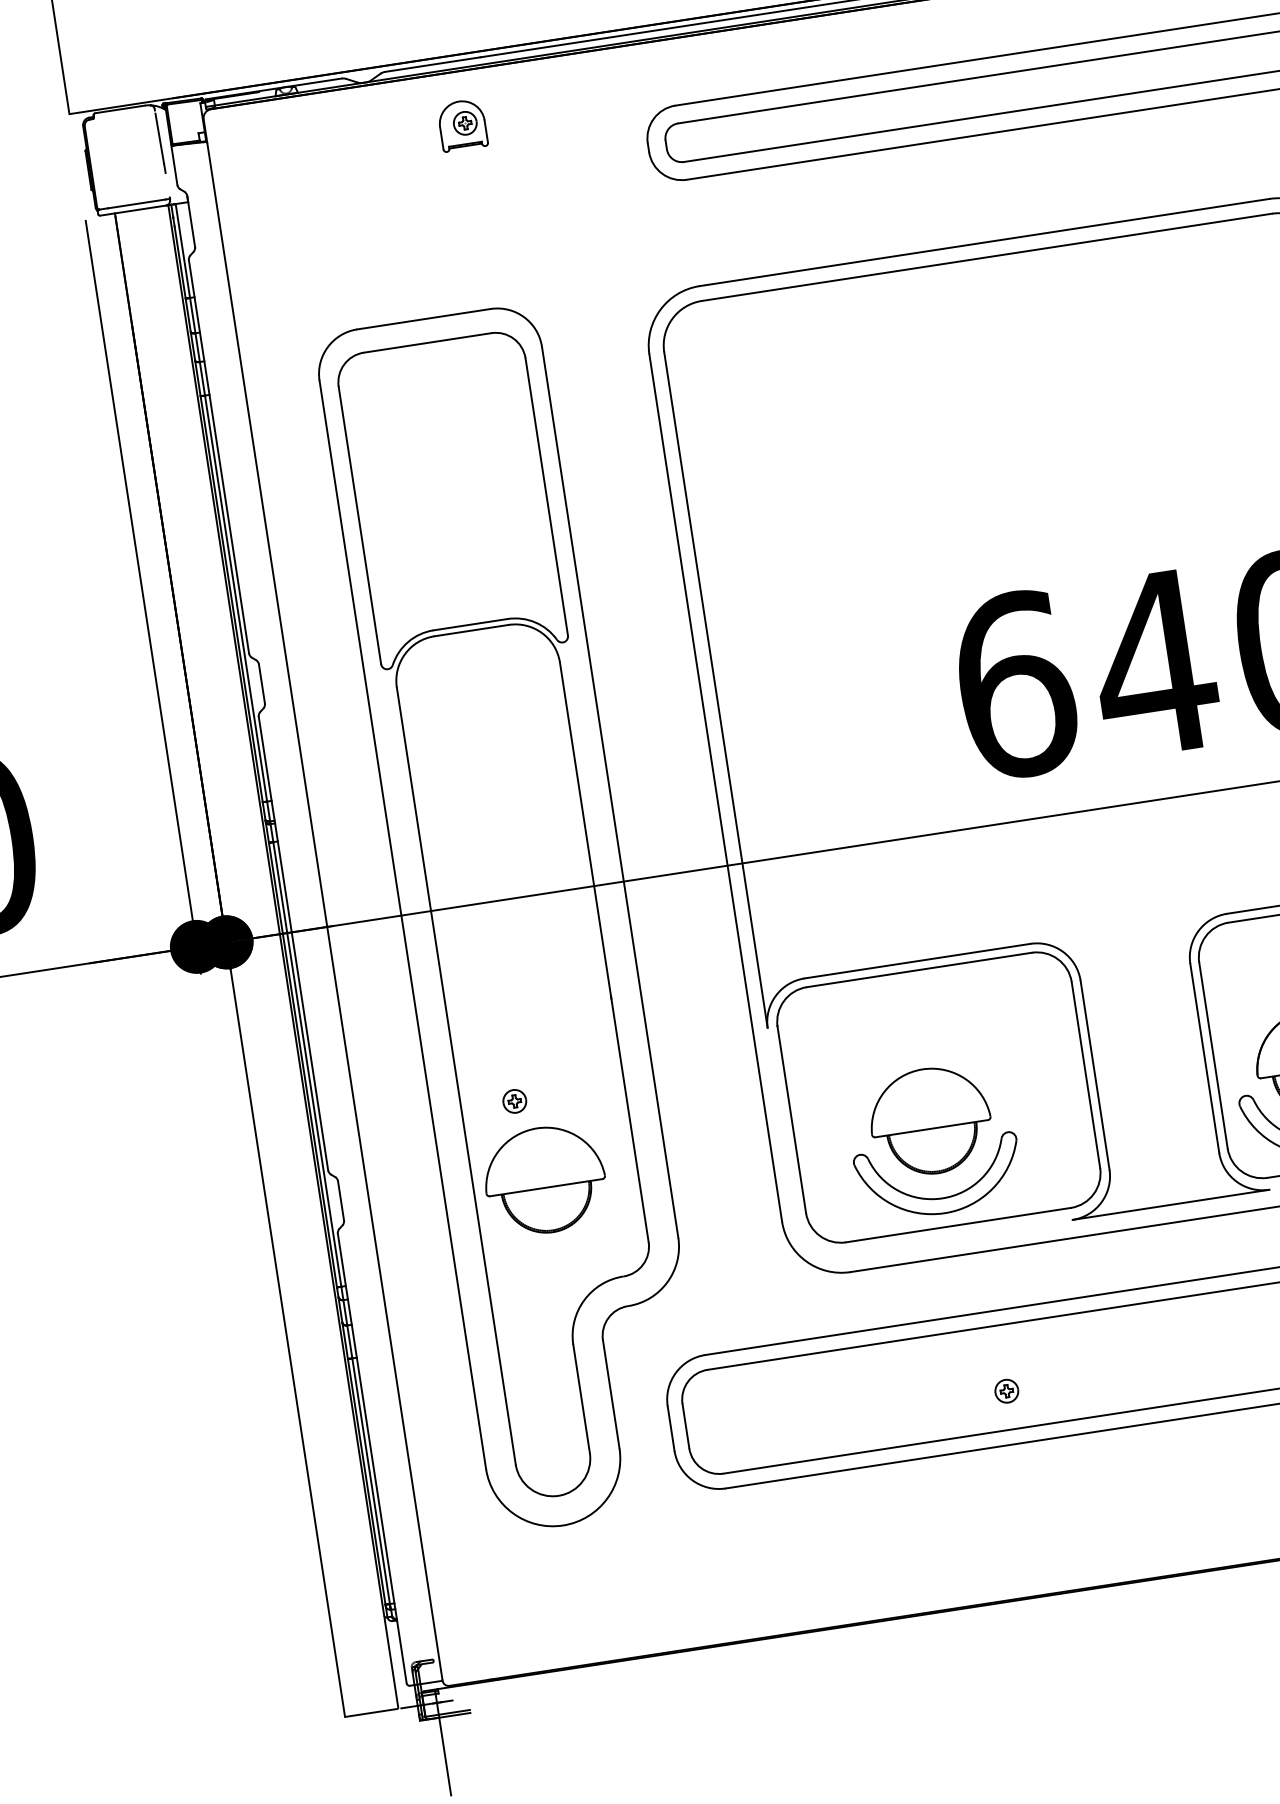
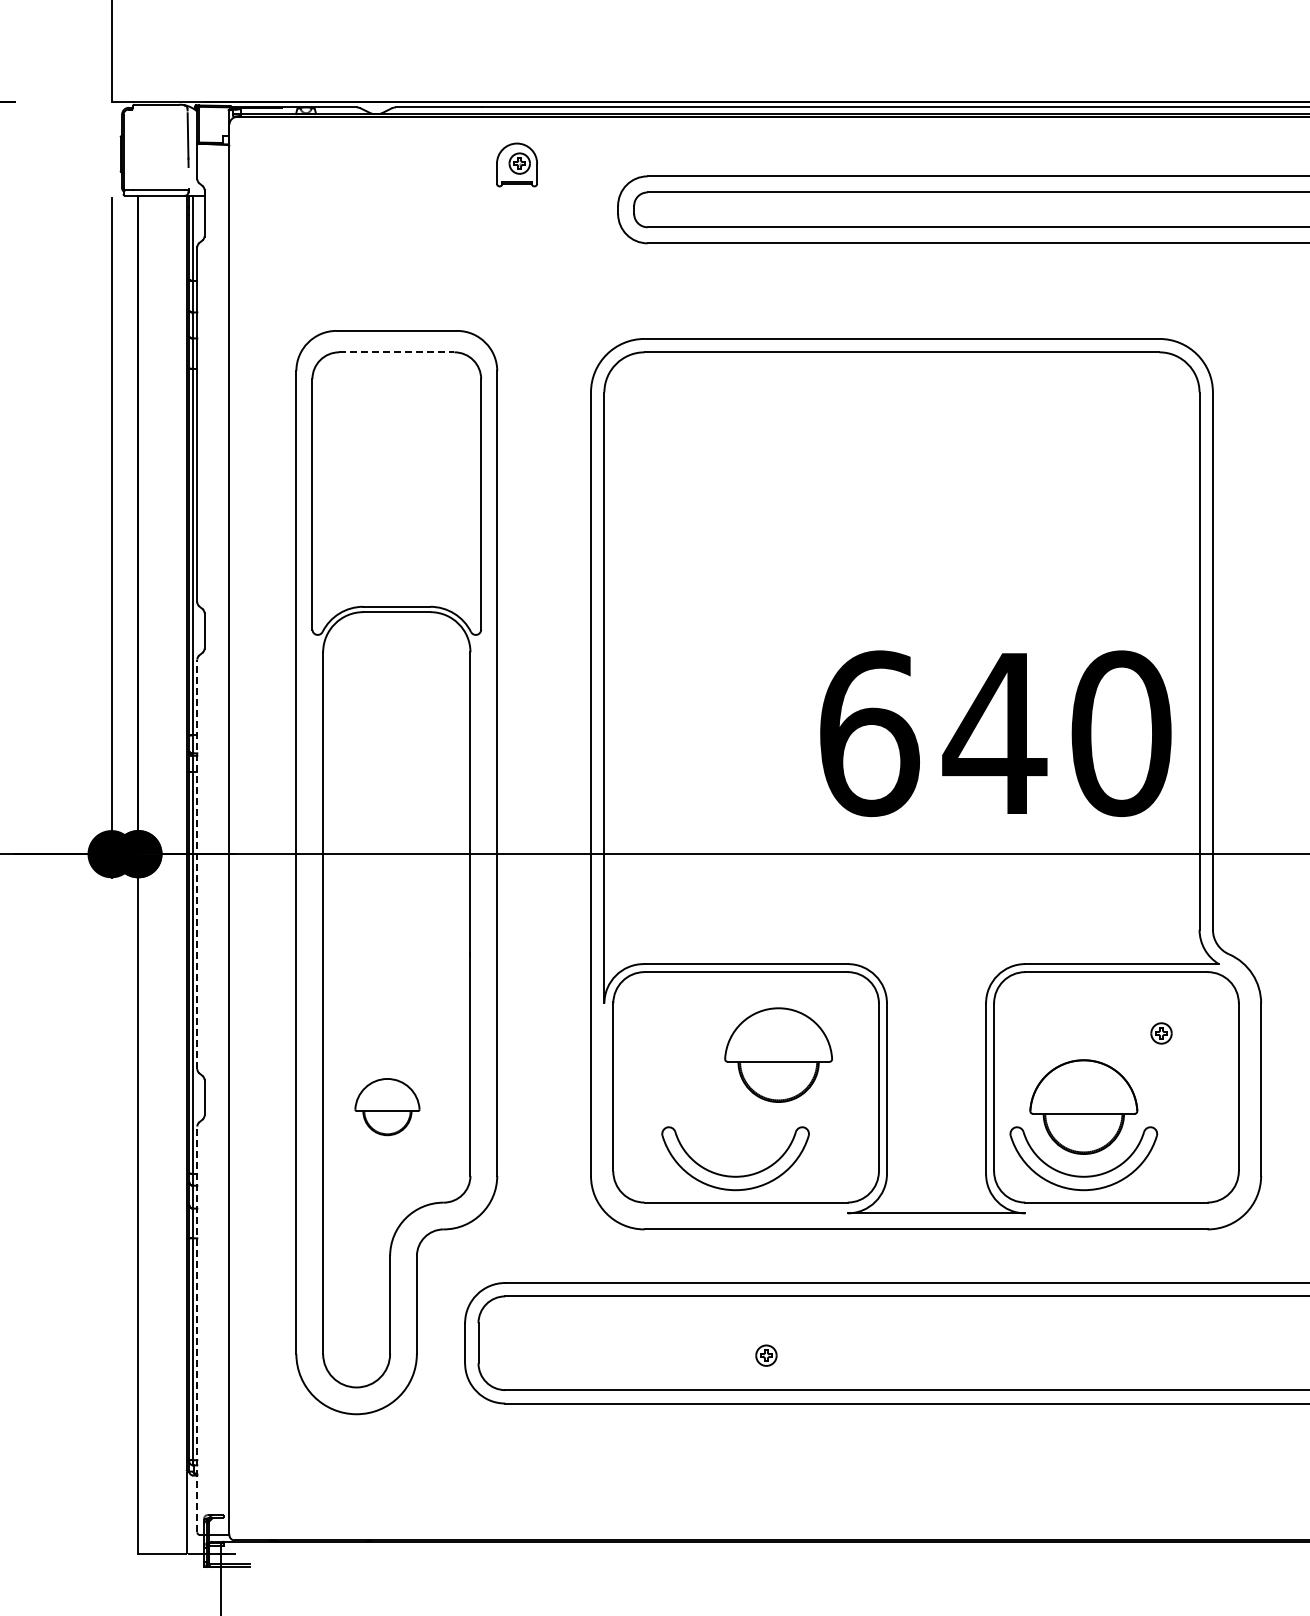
part: (461, 124) -> (516, 164), moved
line: (427, 343) -> (396, 352), solid -> dashed
line: (293, 943) -> (197, 864), solid -> dashed
part: (514, 1101) -> (371, 1033), removed
part: (930, 1120) -> (778, 1054), moved
part: (545, 1179) -> (387, 1106), size x0.6
line: (372, 1458) -> (197, 1329), solid -> dashed

